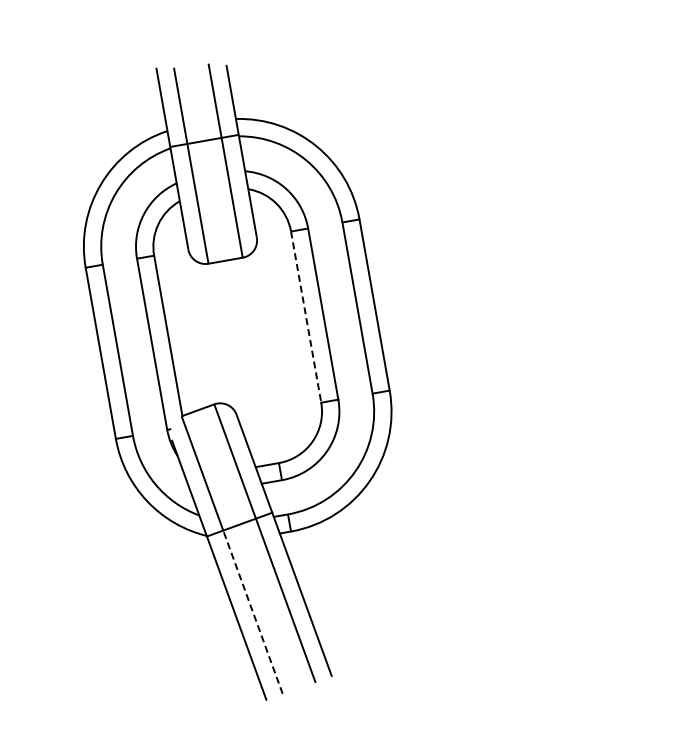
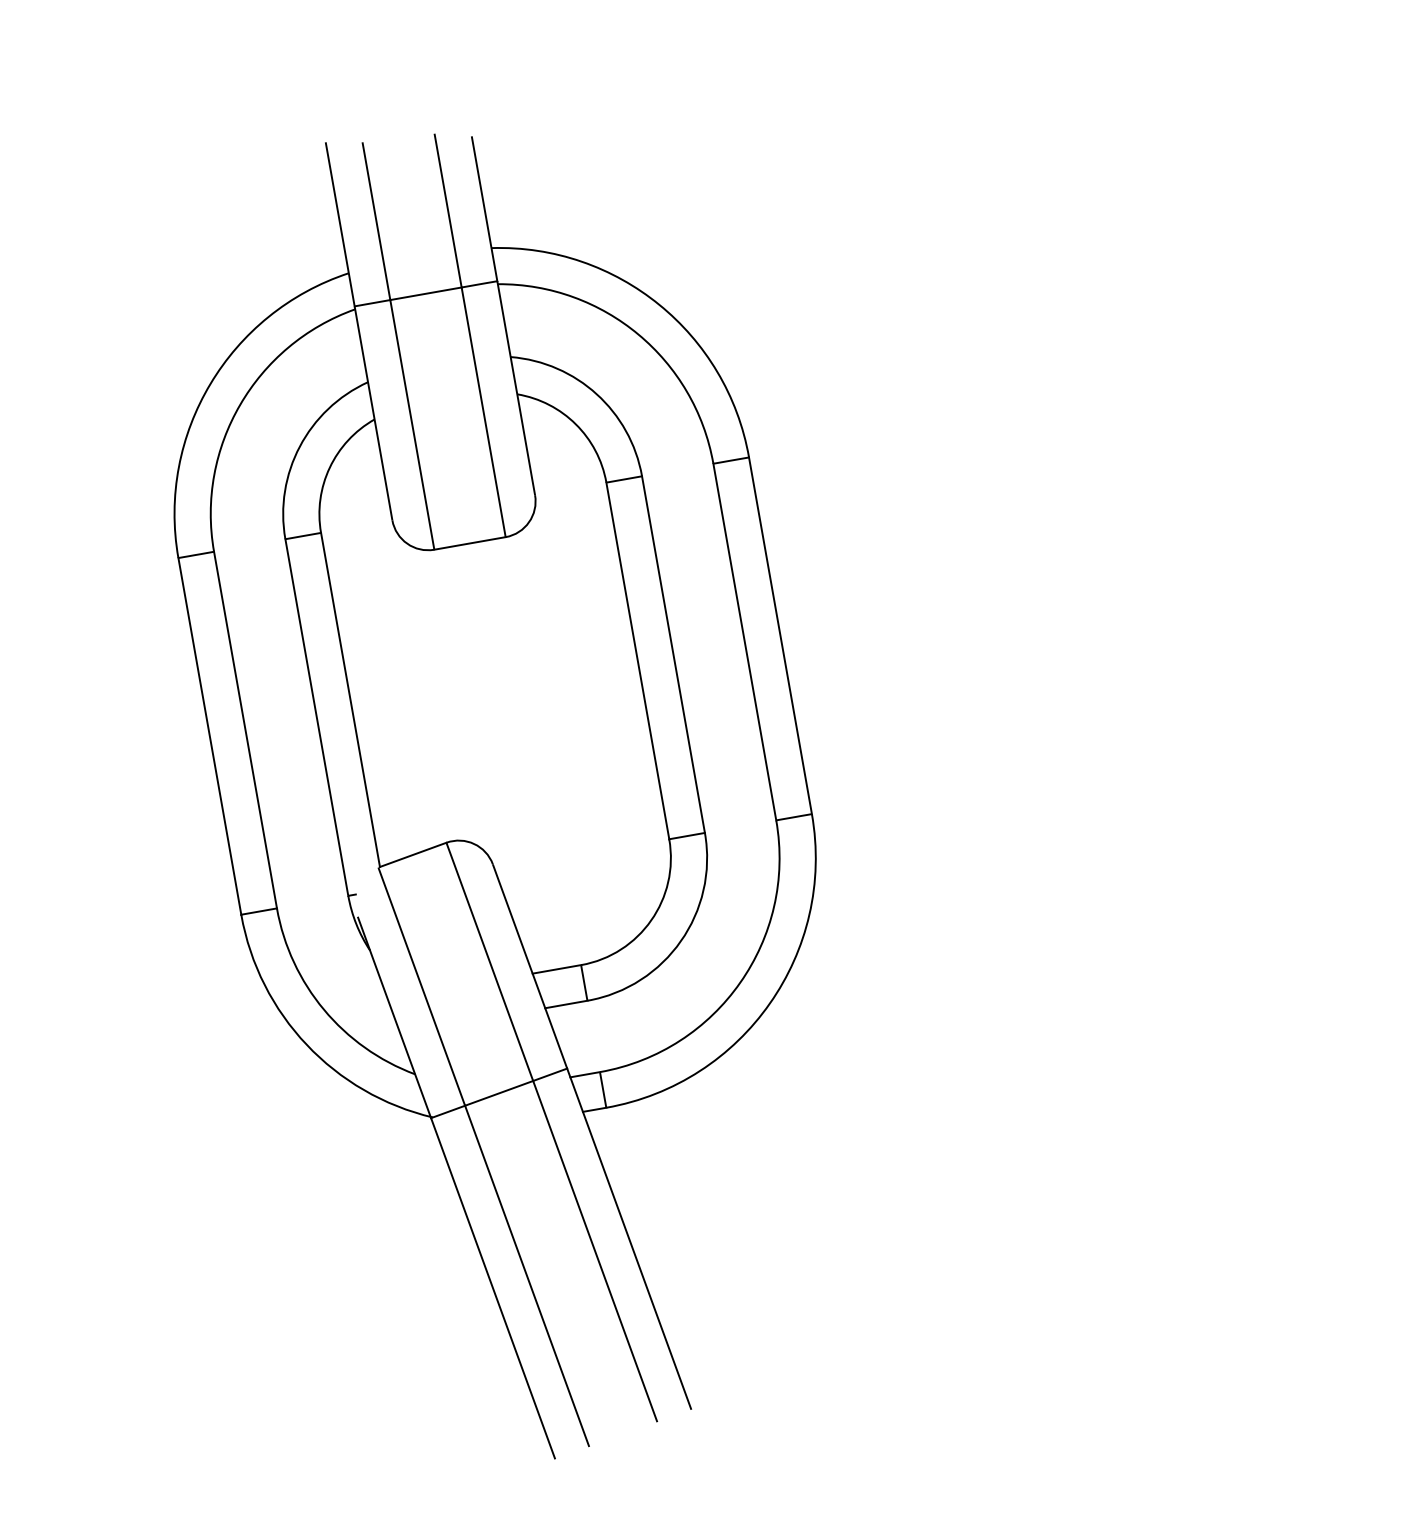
line: (306, 317) -> (638, 661), dashed -> solid
line: (253, 612) -> (528, 1276), dashed -> solid

